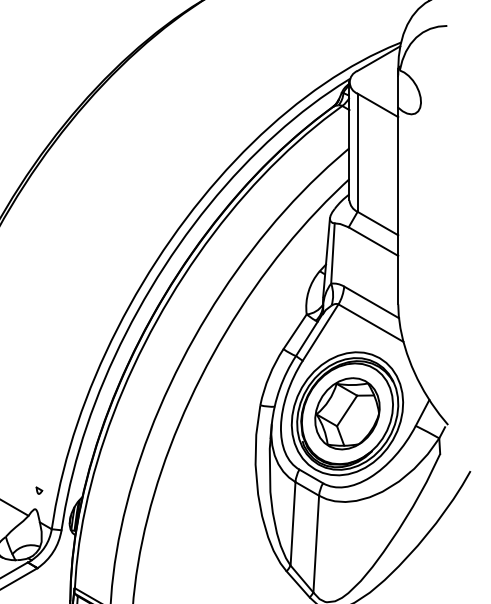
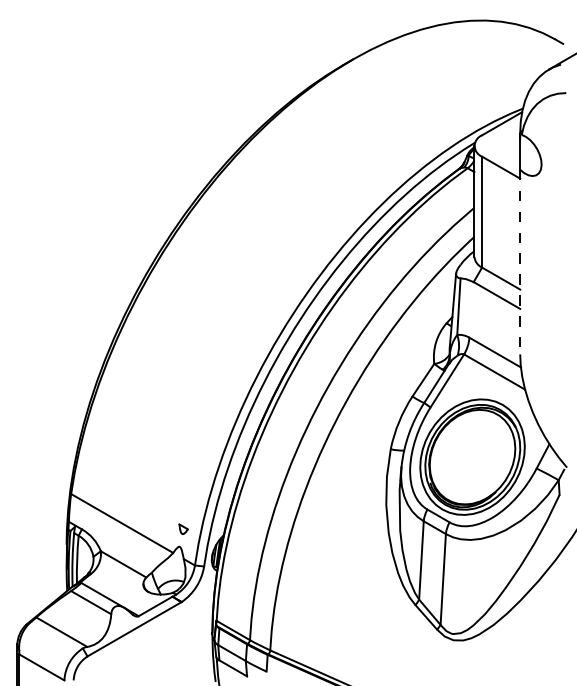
line: (398, 206) -> (520, 262), solid -> dashed
part: (347, 413) -> (472, 456), removed
part: (38, 490) -> (182, 529), size x1.6

